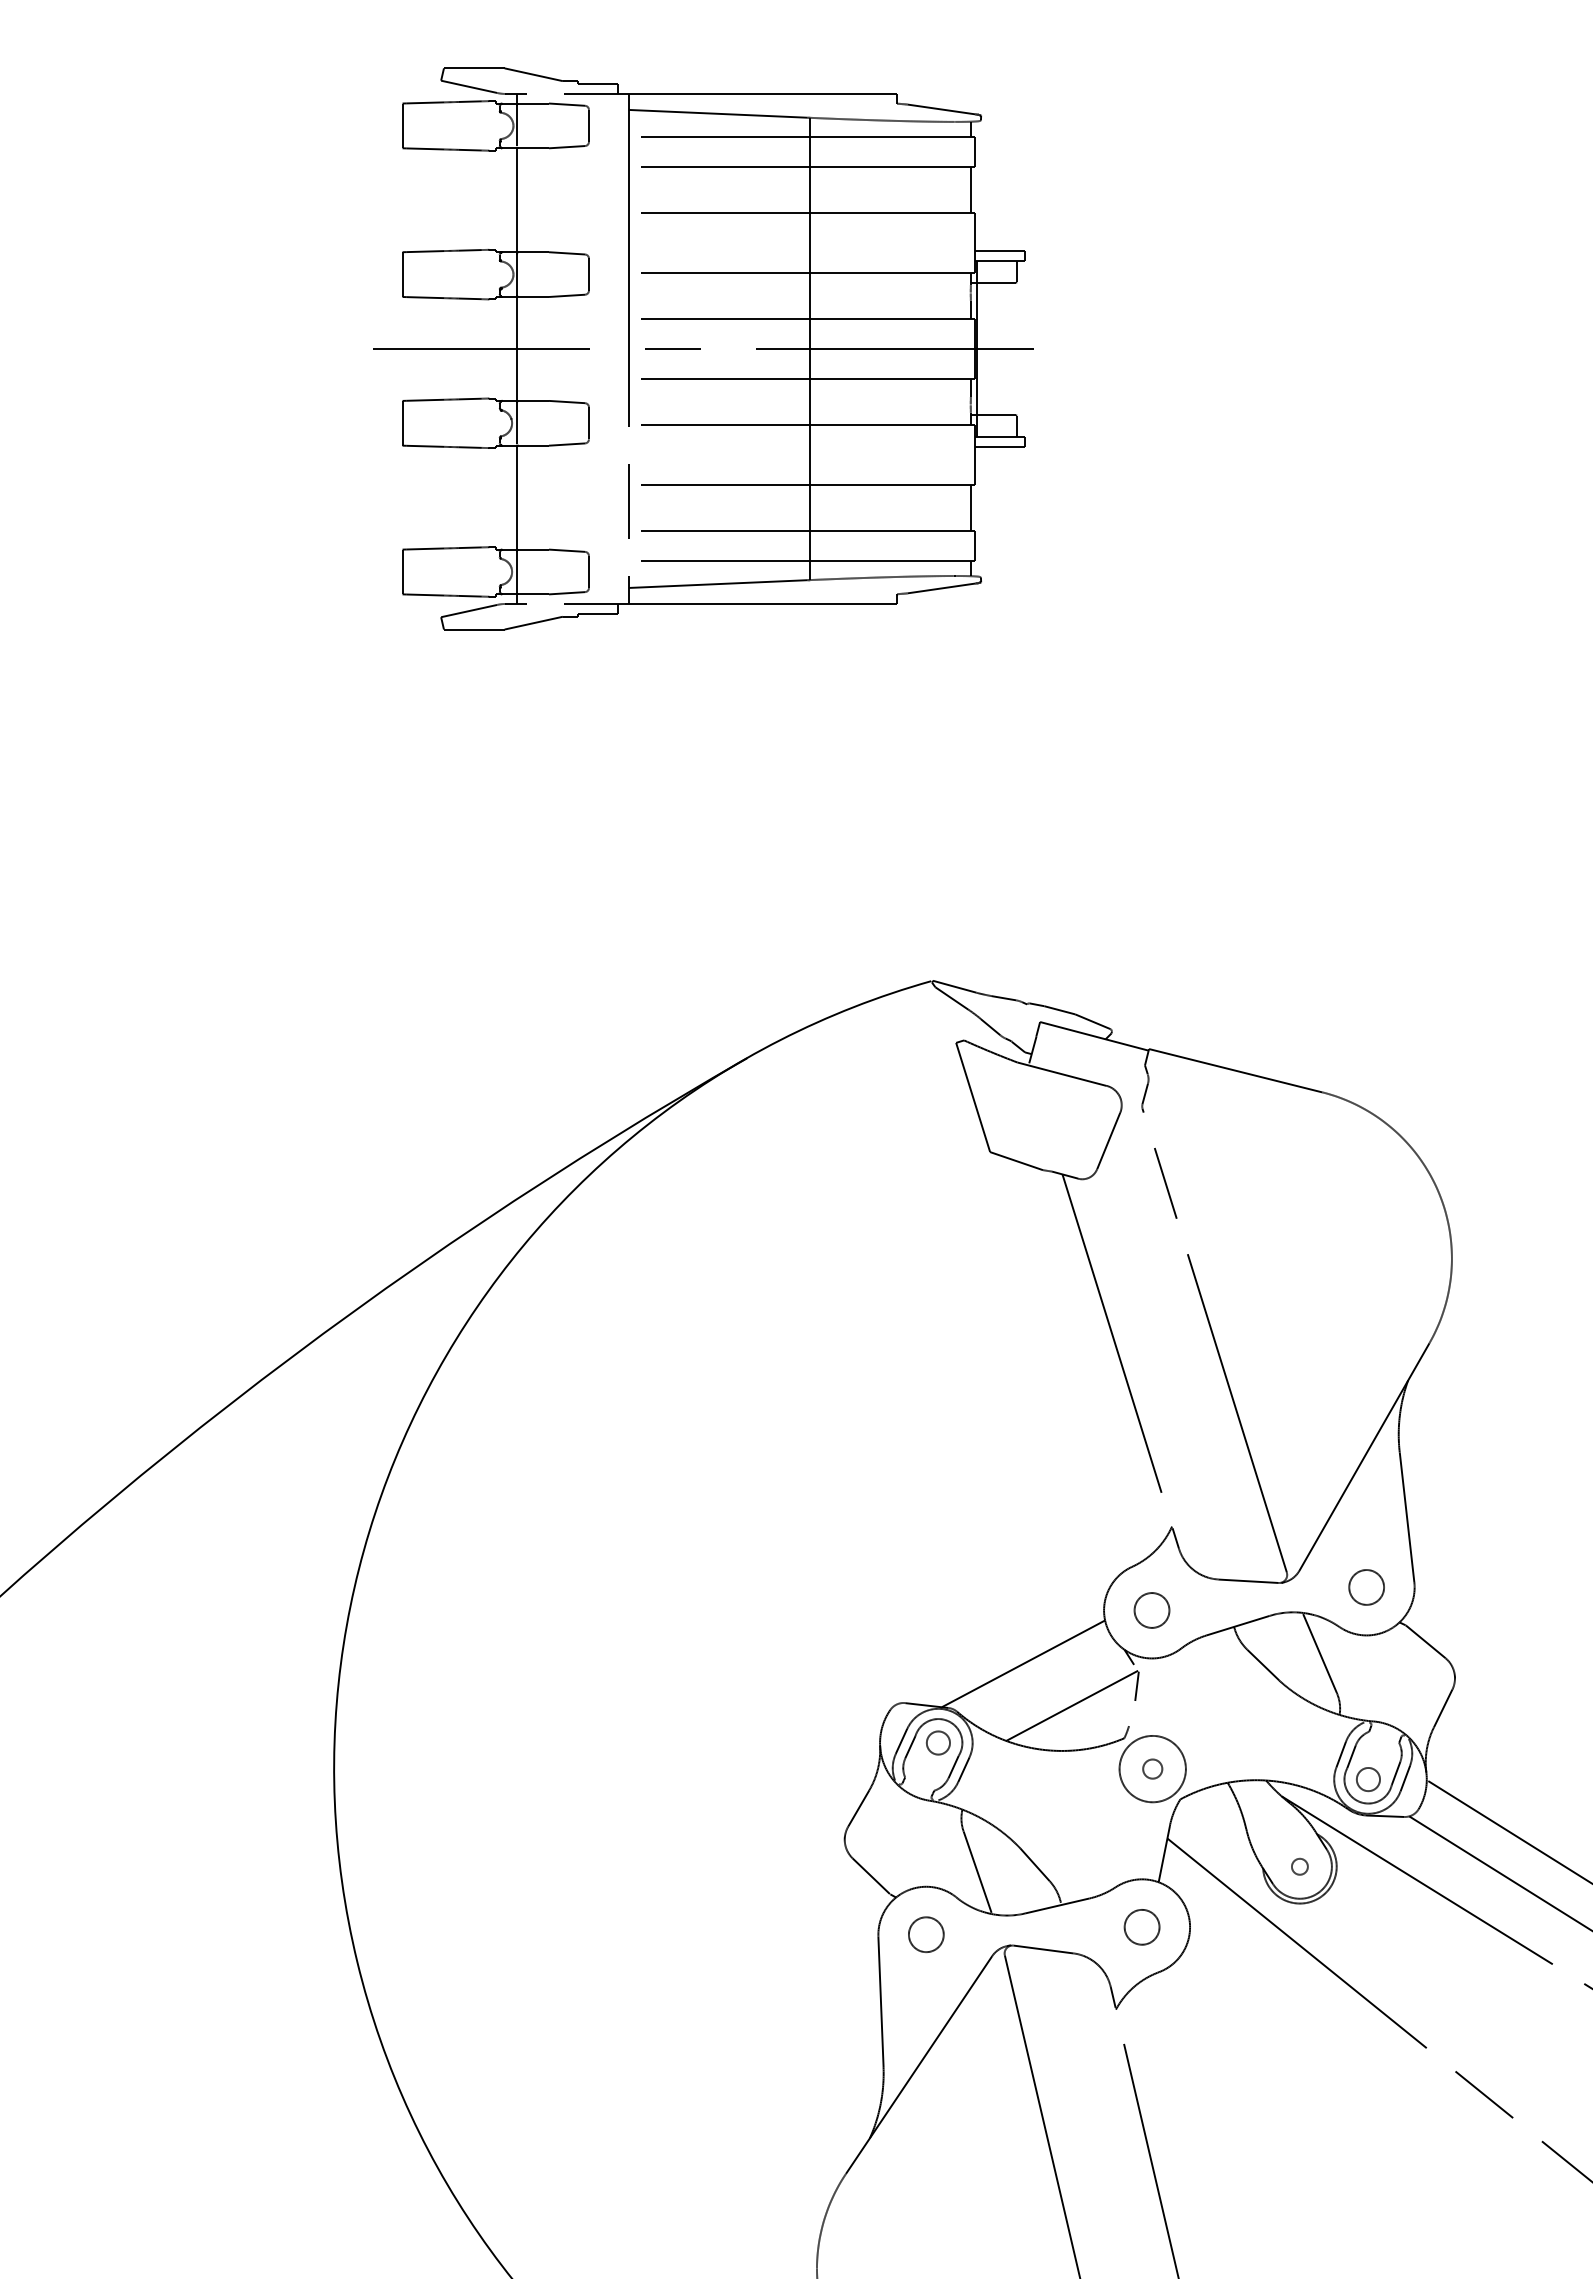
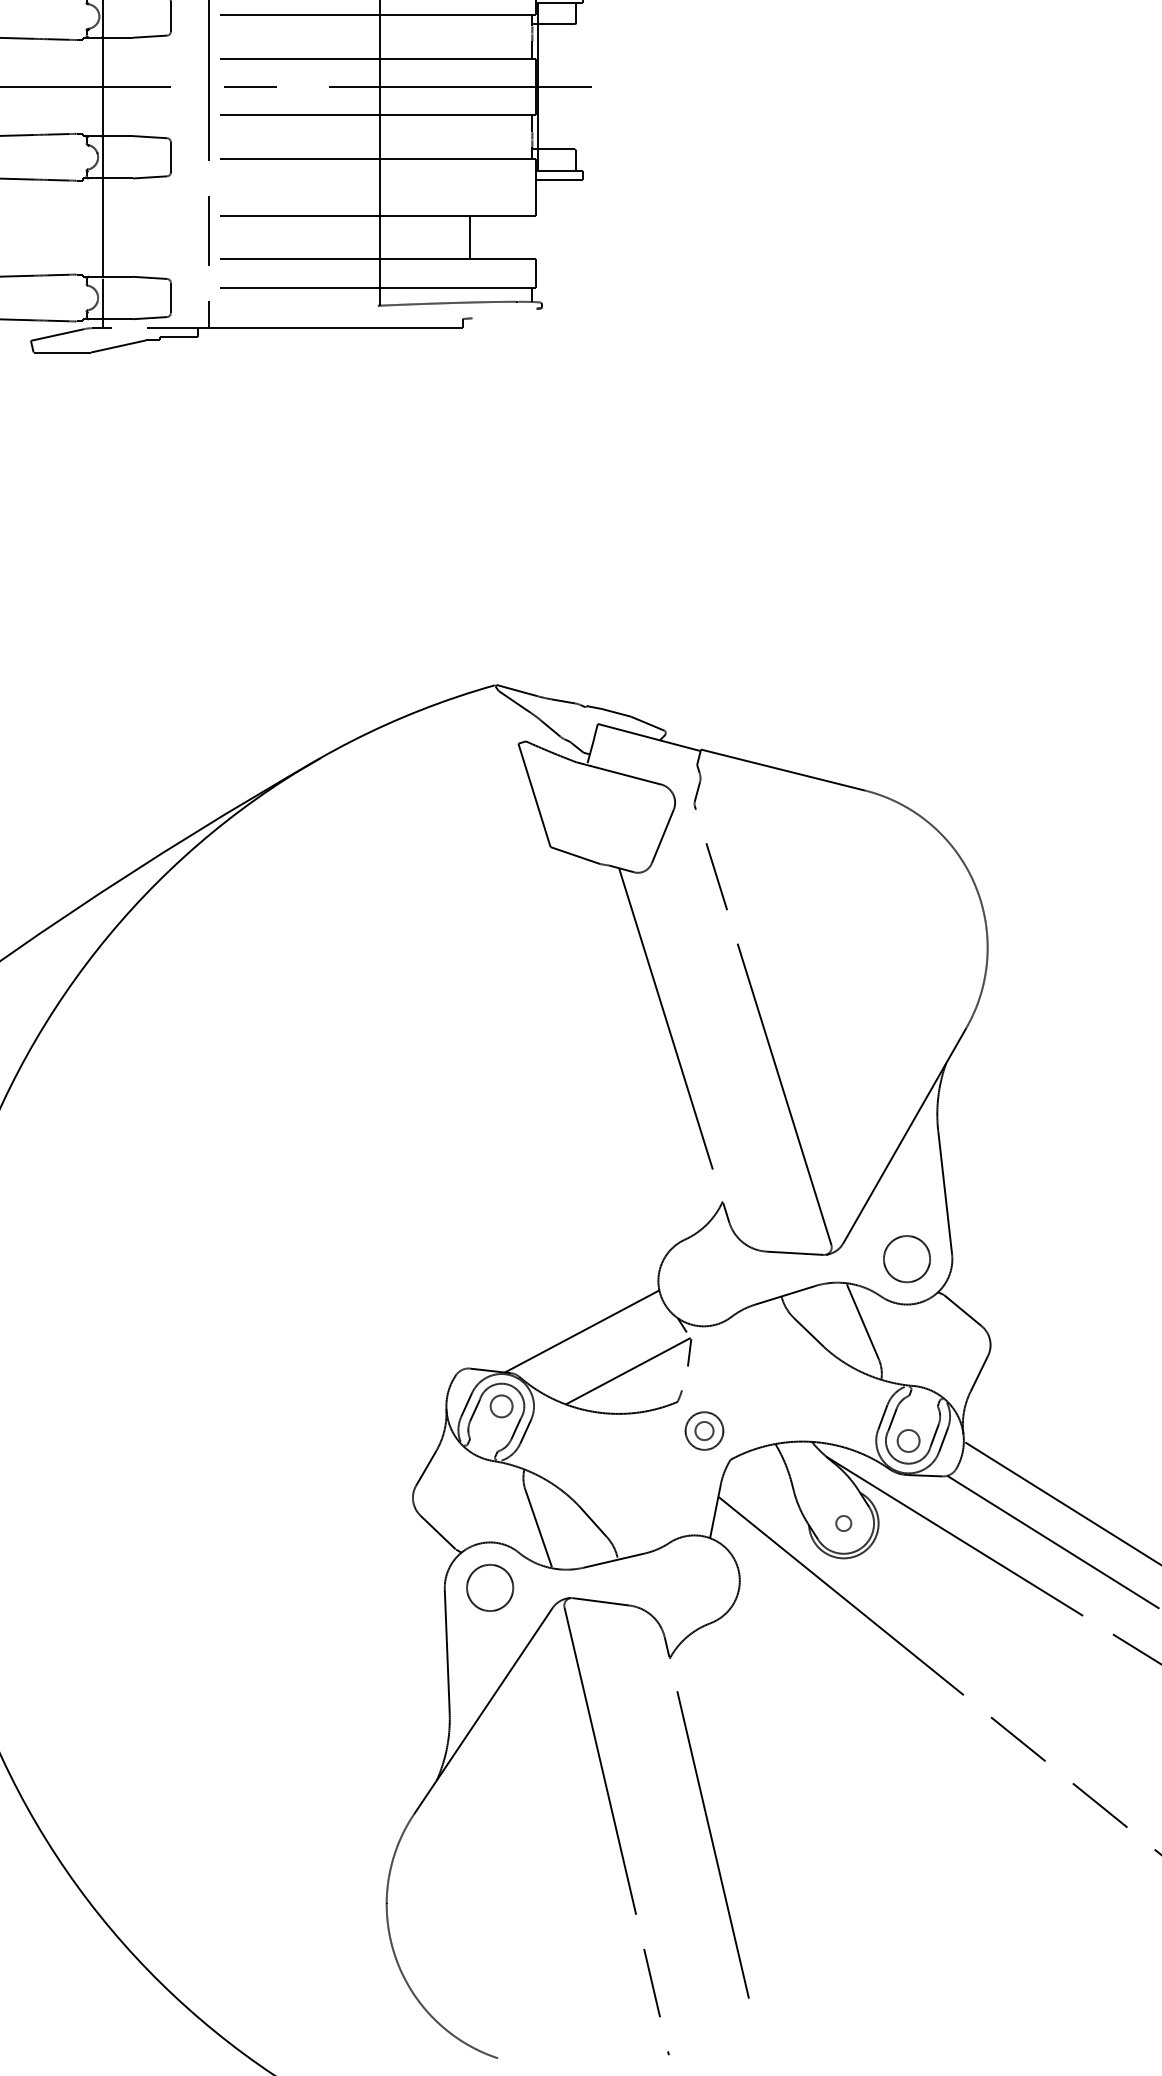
line: (970, 507) -> (469, 236), moved
line: (718, 583) -> (293, 308), removed
line: (941, 588) -> (504, 313), removed
circle: (1366, 1587) -> (906, 1259), size x1.4
circle: (1151, 1610) -> (703, 1280), removed
circle: (1152, 1768) -> (704, 1430), size x0.6
circle: (1141, 1927) -> (693, 1581), removed
circle: (926, 1934) -> (490, 1587), size x1.4

